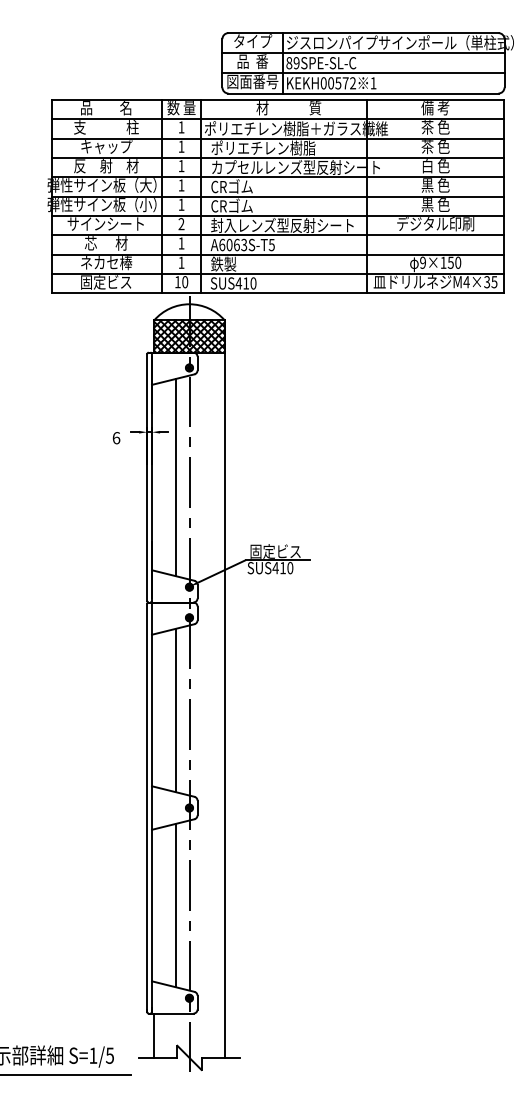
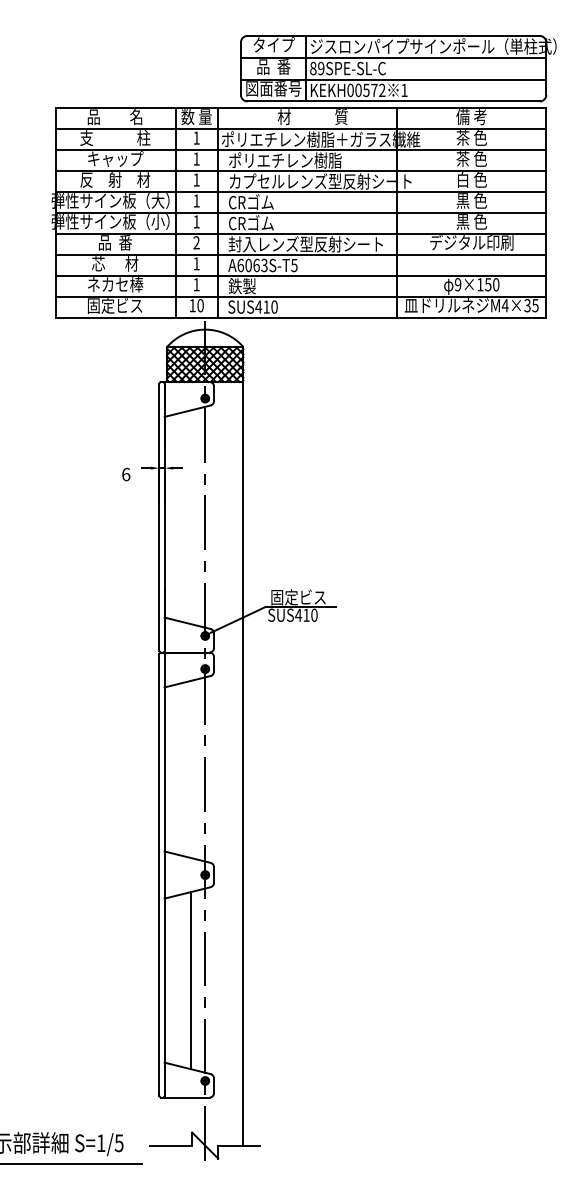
text: (105, 223) -> (114, 242), サインシート -> 品  番
line: (175, 477) -> (190, 517), removed
line: (175, 709) -> (190, 768), removed
line: (154, 1035) -> (167, 1121), removed

